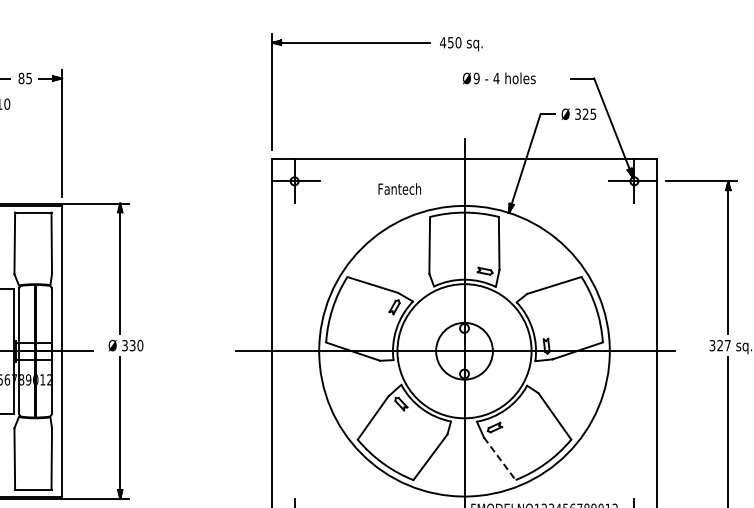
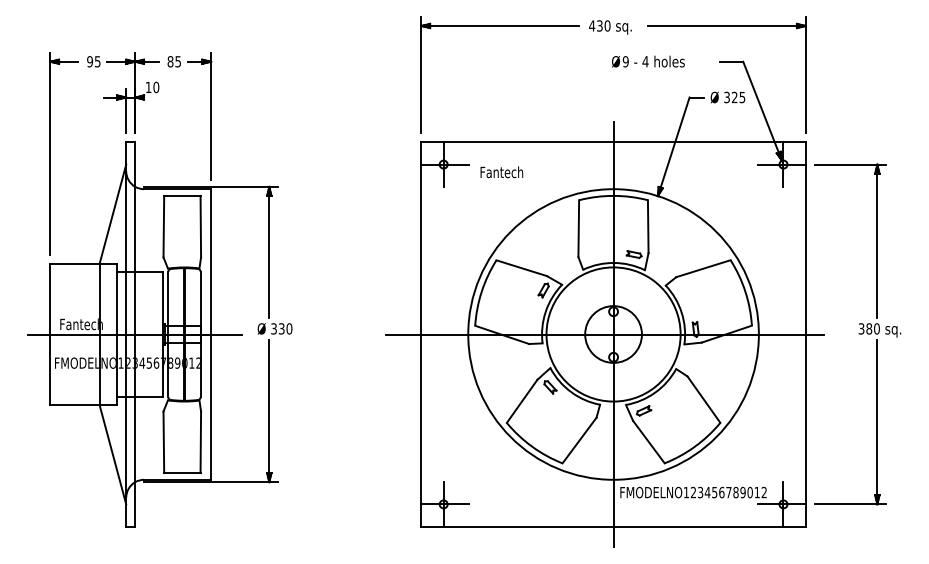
text: (450, 42) -> (599, 25), 450 -> 430
part: (577, 43) -> (726, 26), added
text: (399, 189) -> (501, 172), moved
text: (723, 345) -> (872, 328), 327 -> 380
line: (500, 459) -> (649, 442), dashed -> solid

